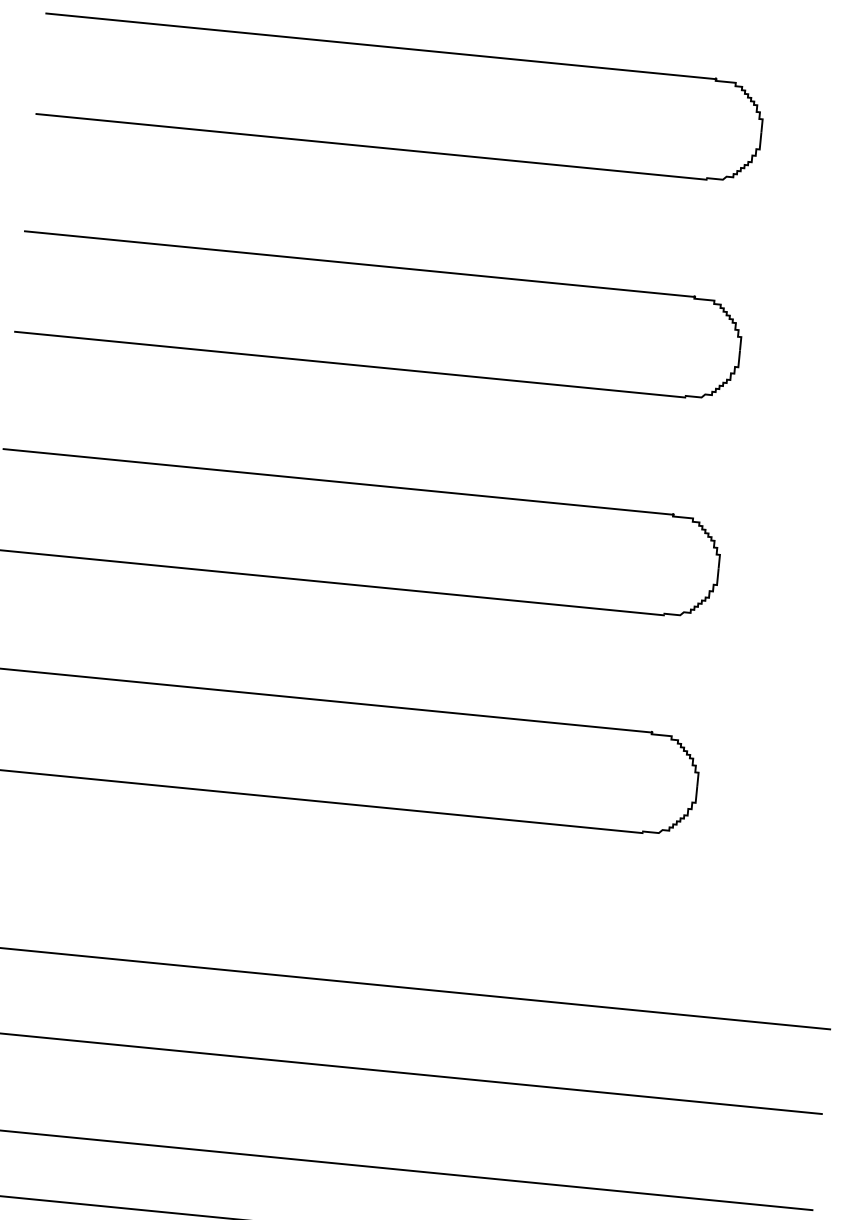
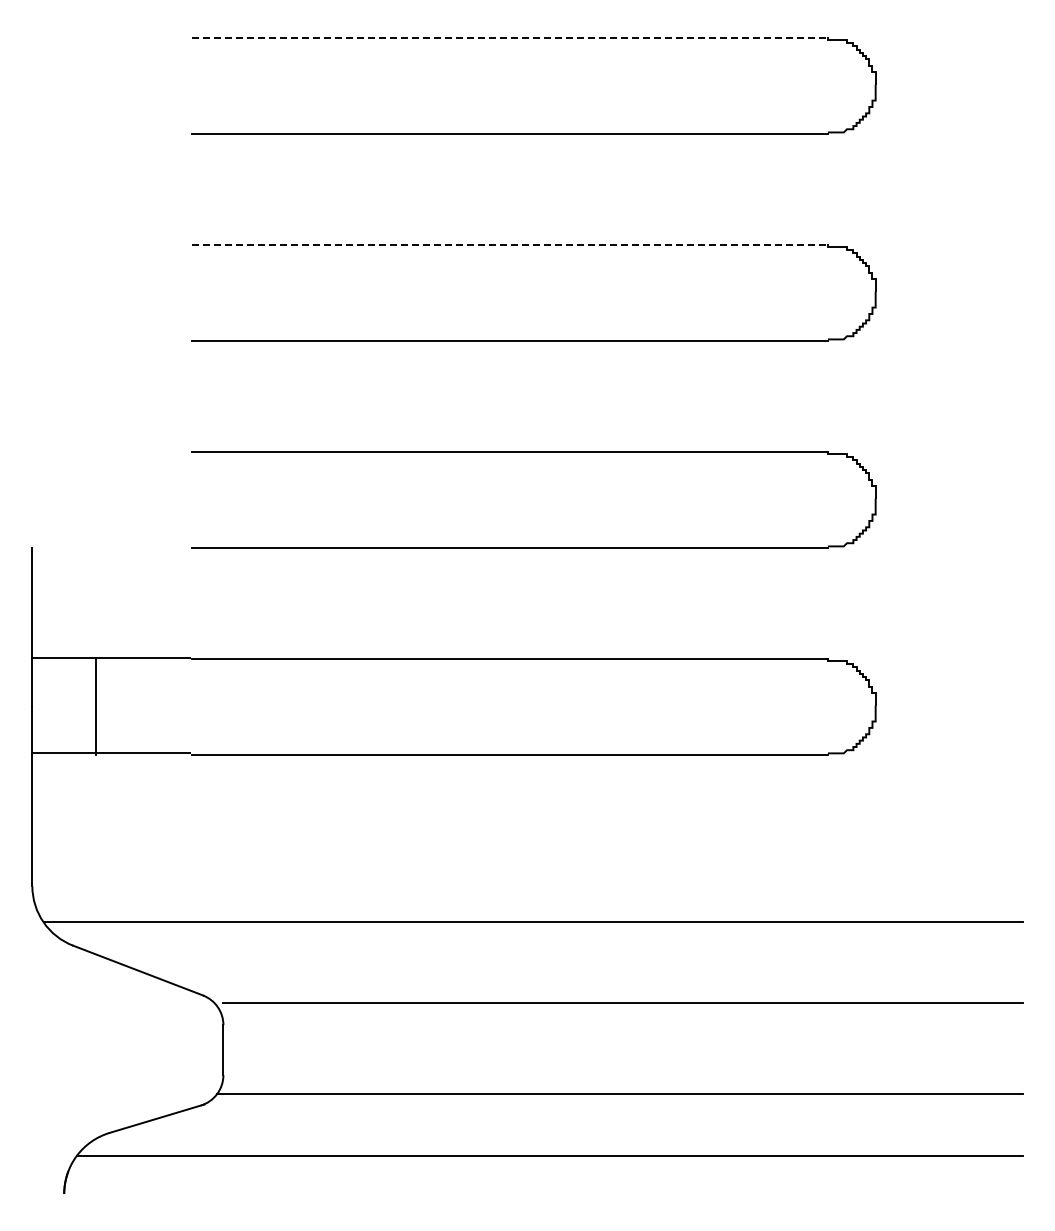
line: (381, 46) -> (510, 38), solid -> dashed
line: (360, 264) -> (510, 245), solid -> dashed

